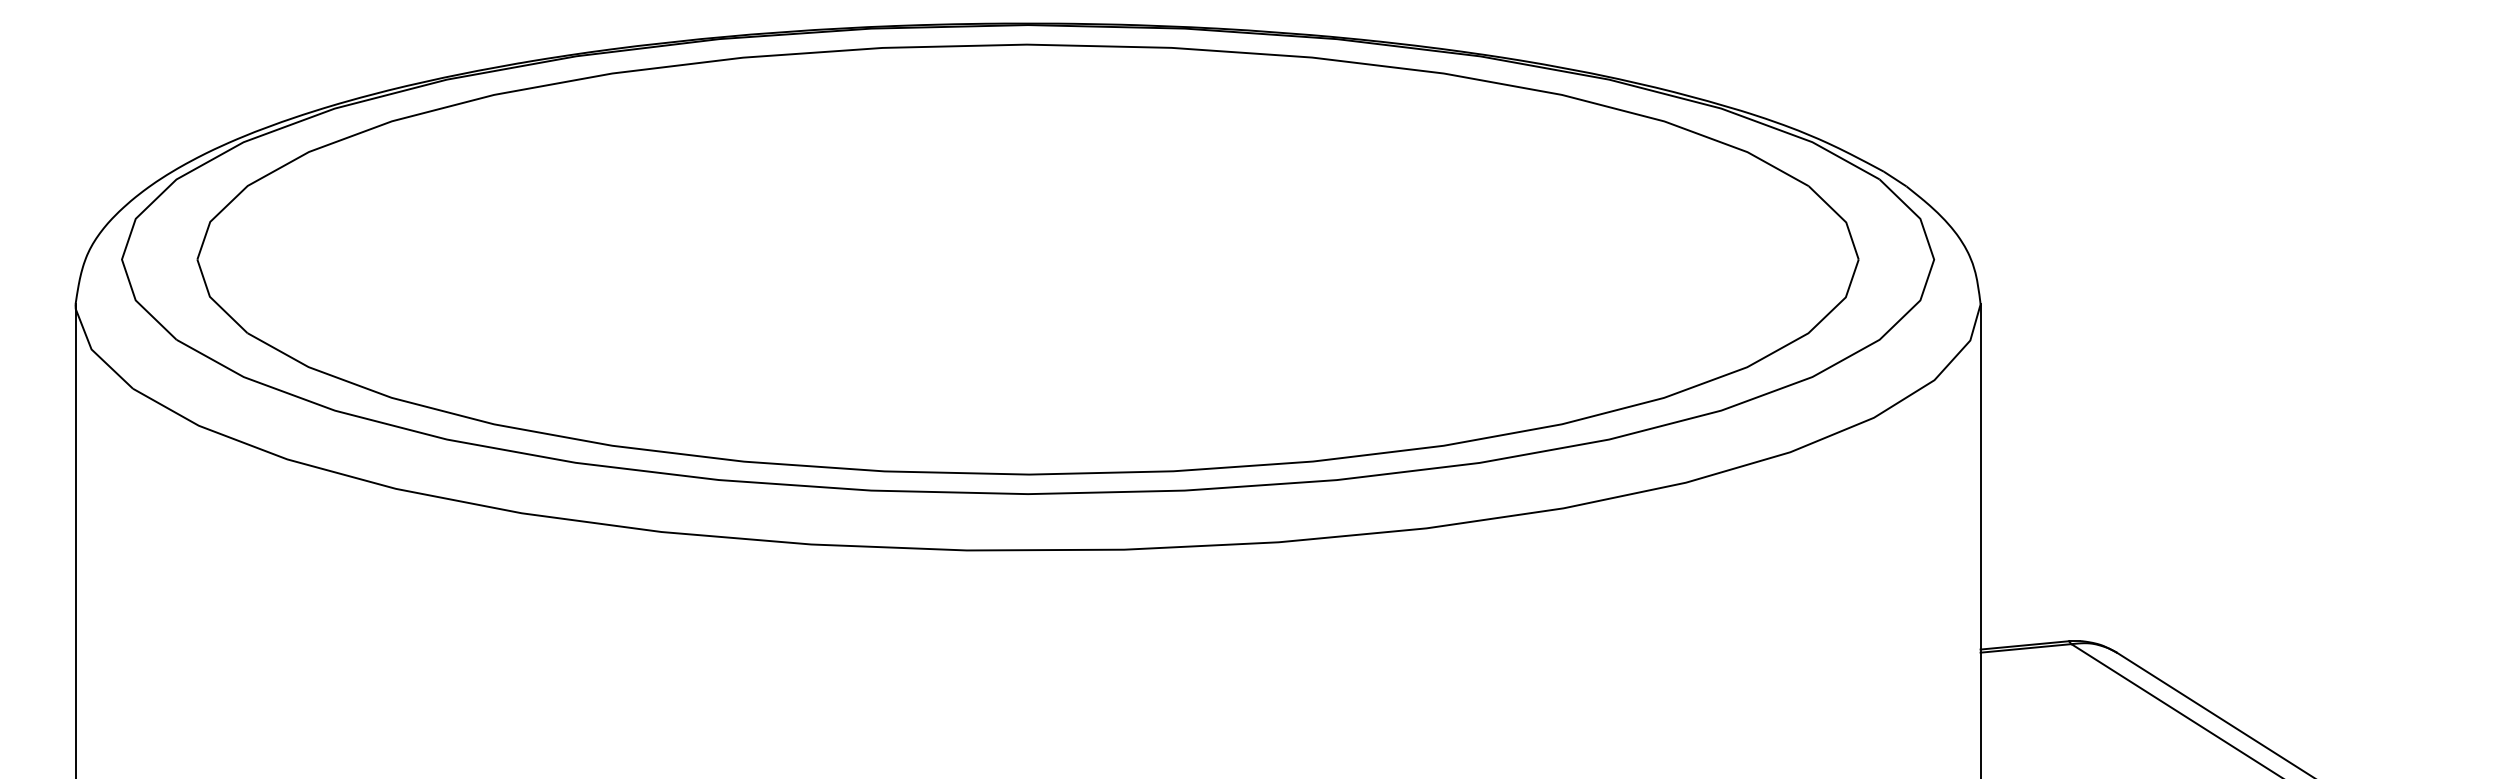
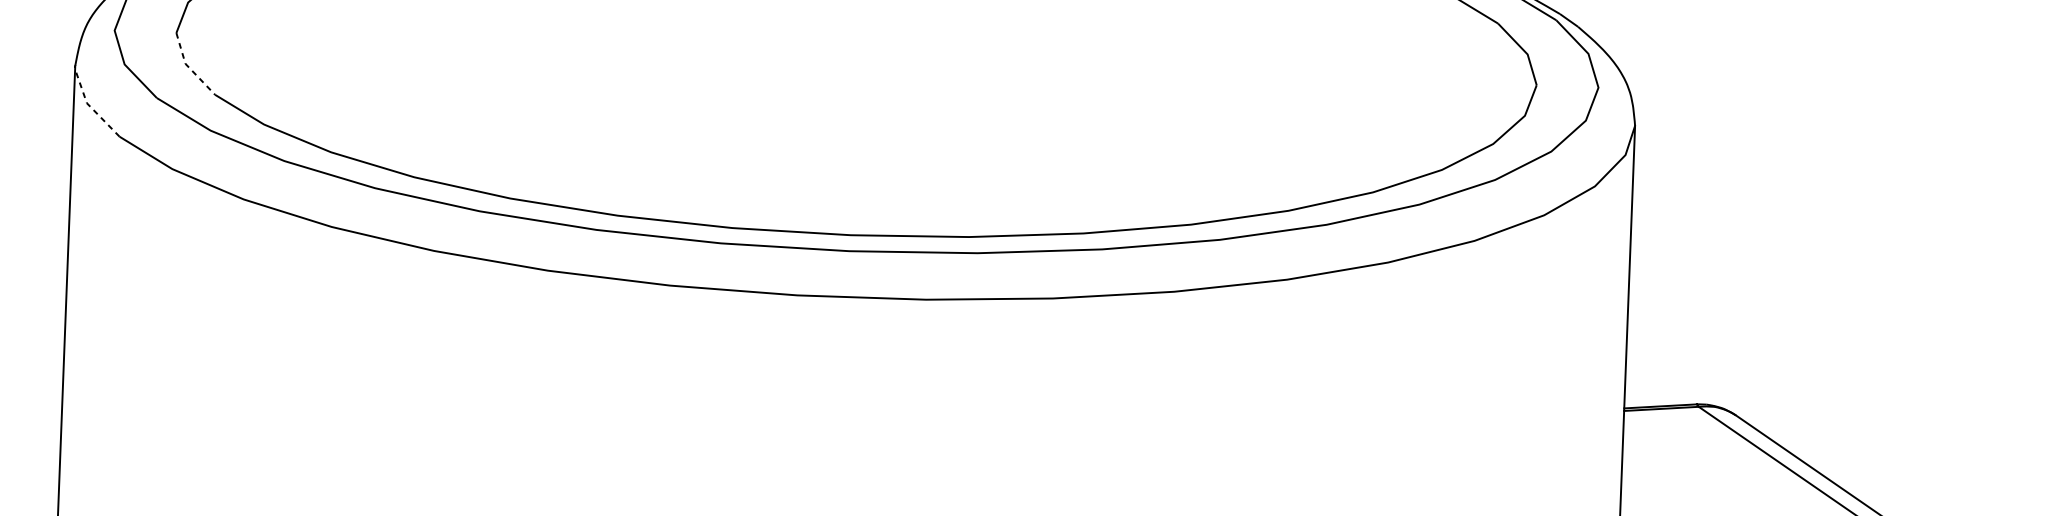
line: (214, 300) -> (189, 67), solid -> dashed
line: (93, 351) -> (88, 105), solid -> dashed

